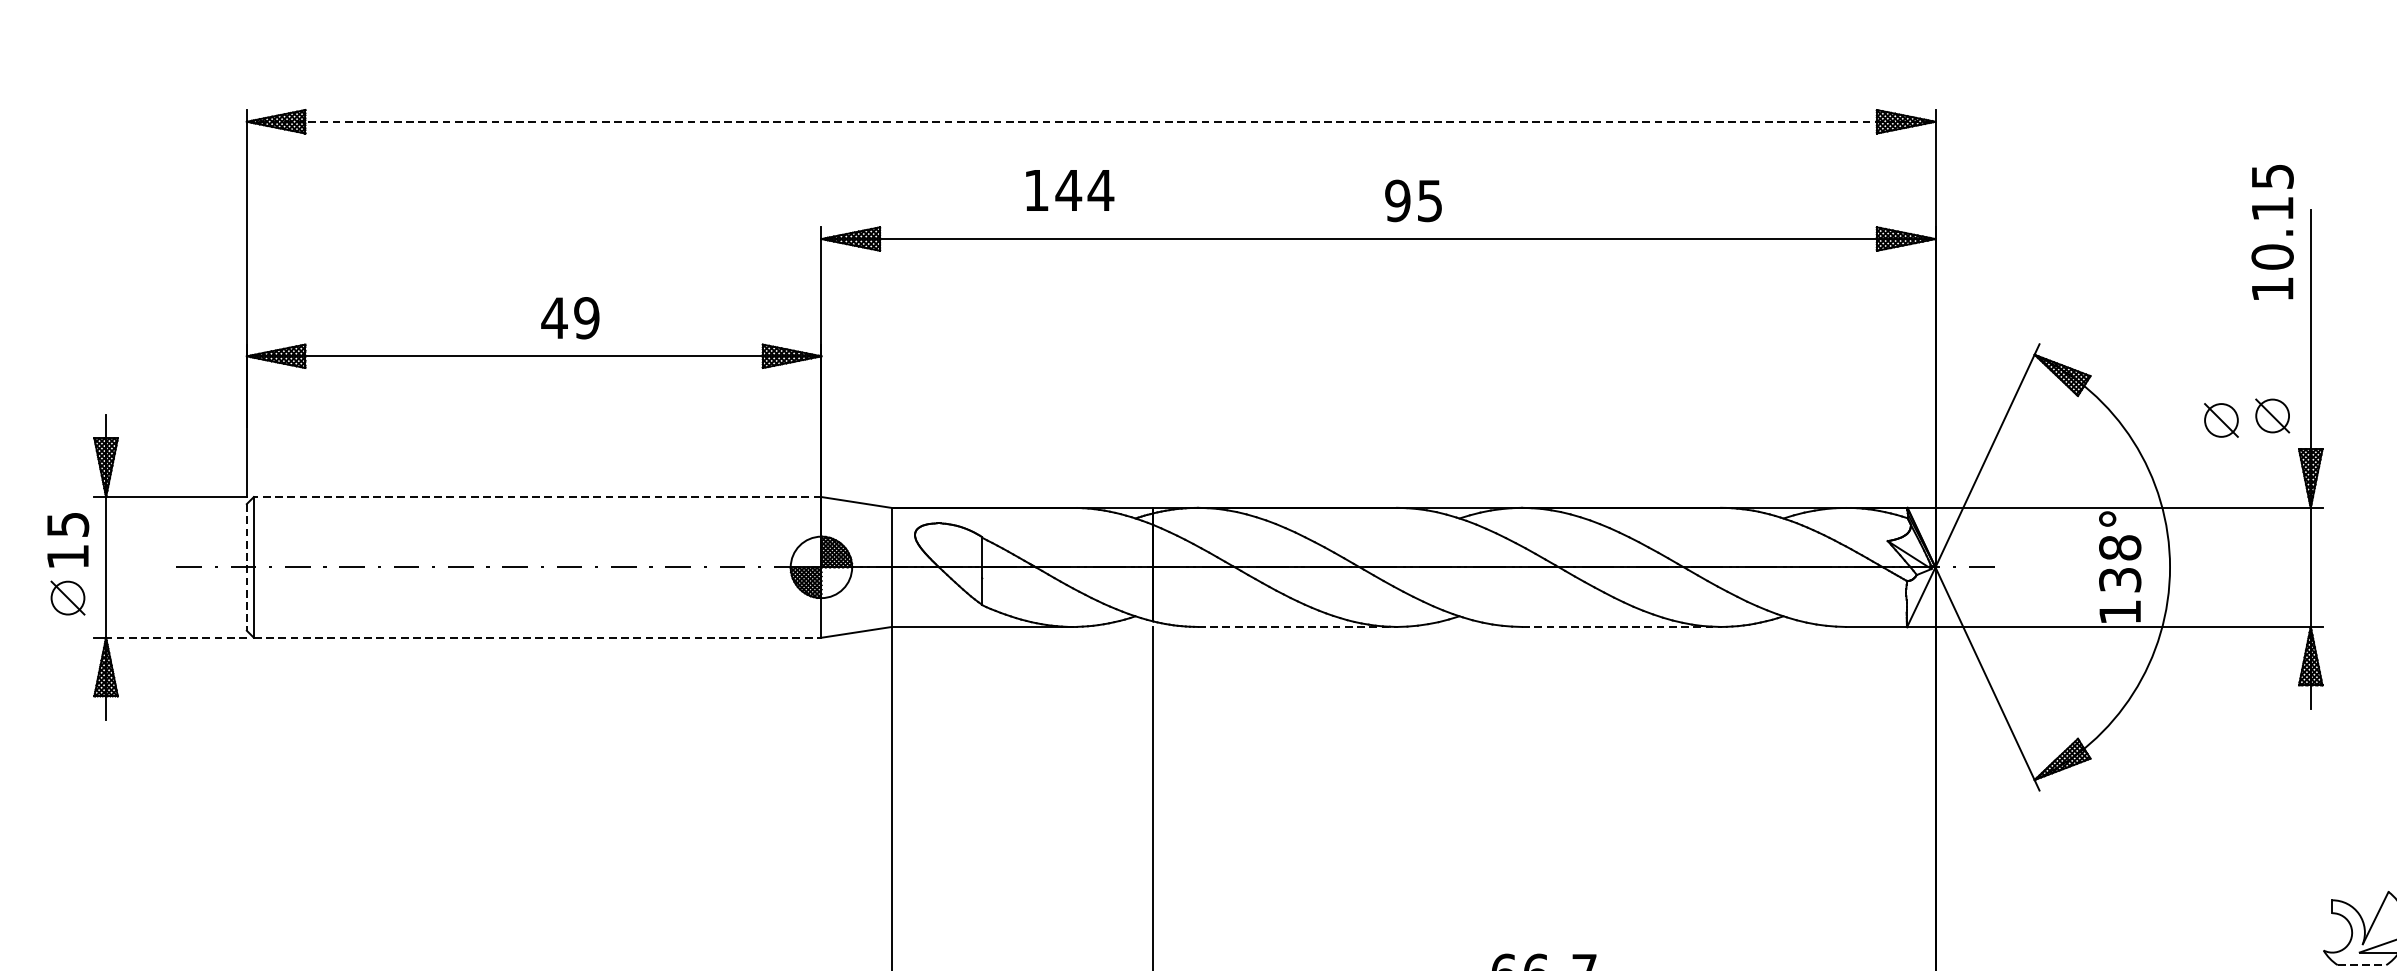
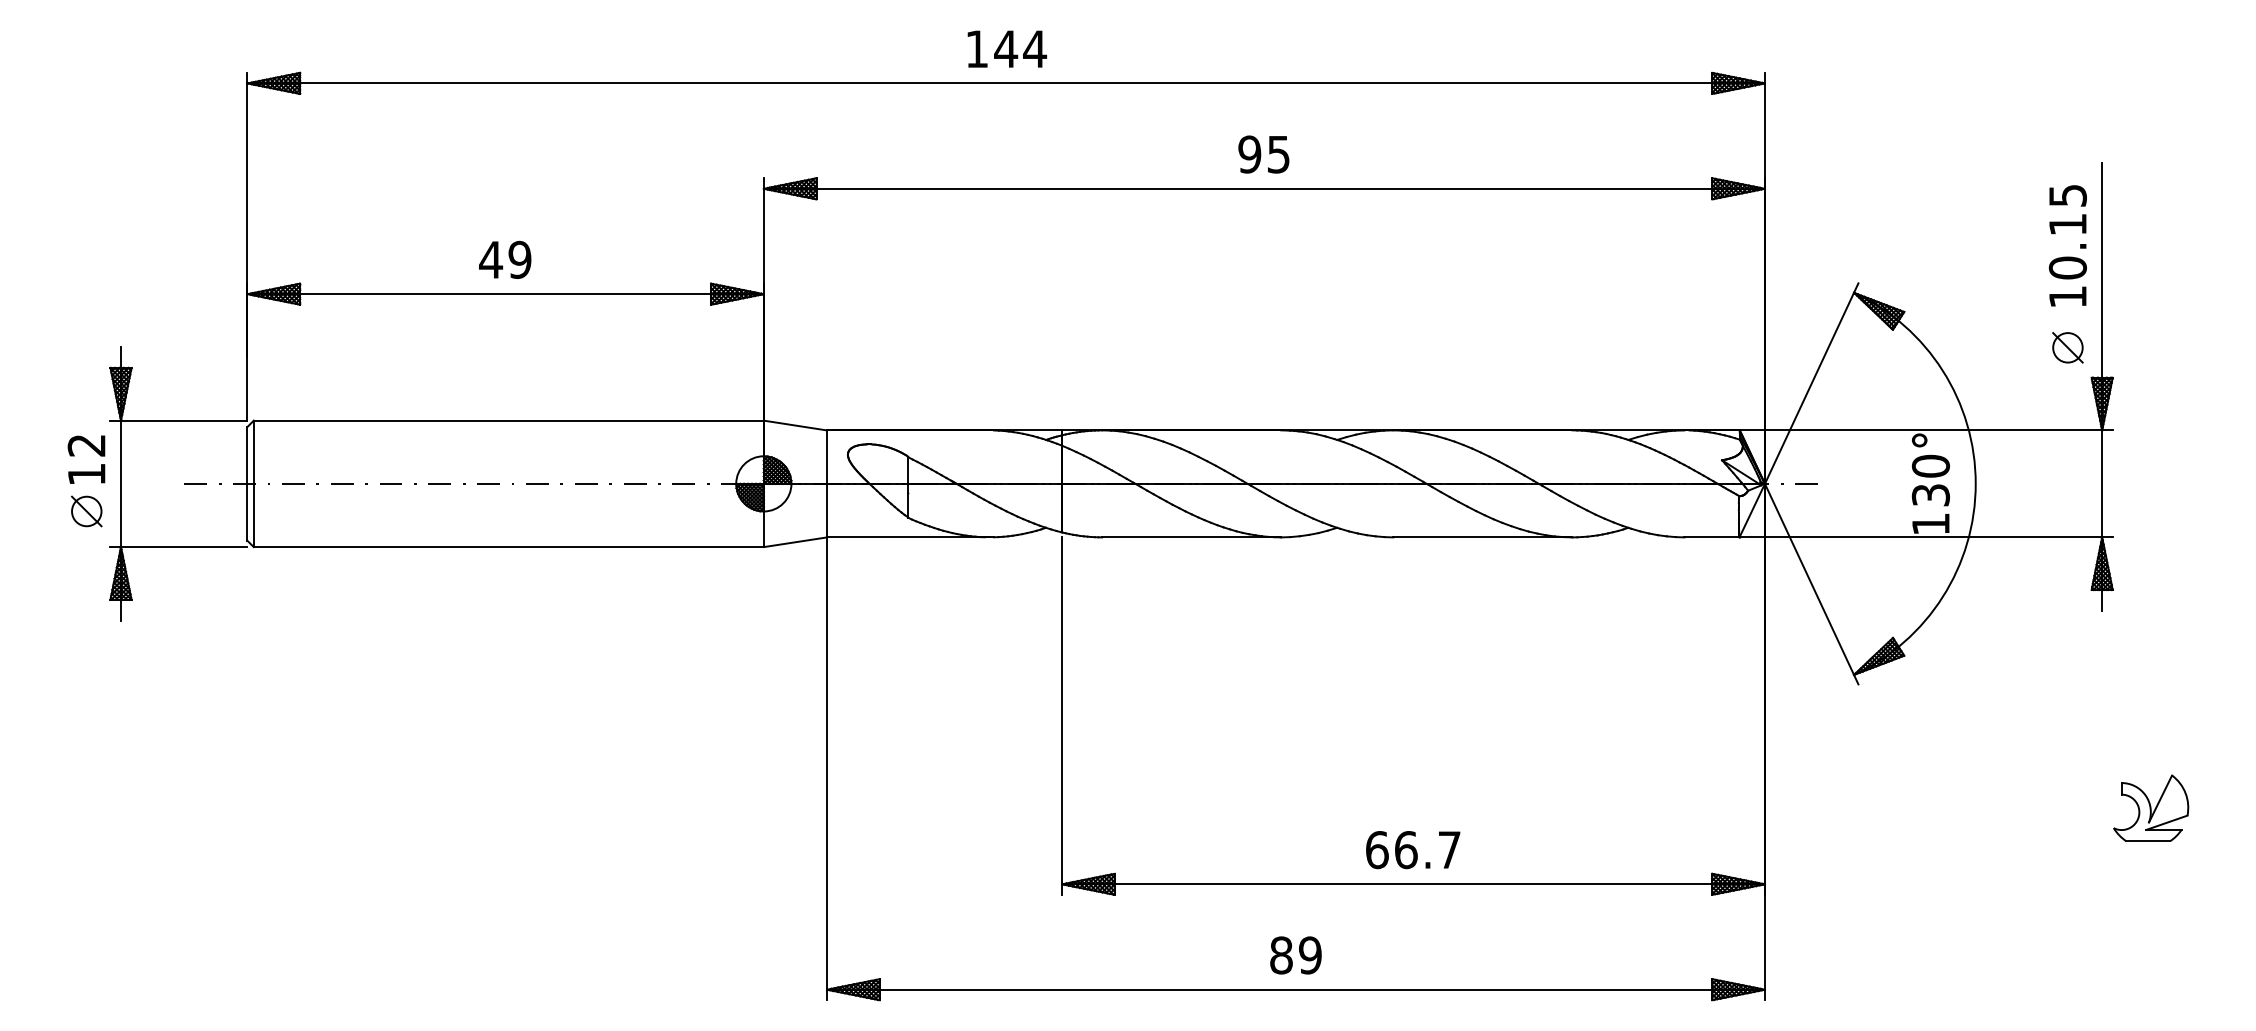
line: (1091, 121) -> (1006, 83), dashed -> solid
text: (1069, 189) -> (1006, 48), moved
text: (1413, 200) -> (1263, 154), moved
text: (2272, 232) -> (2067, 245), moved
text: (570, 317) -> (505, 259), moved
part: (2220, 420) -> (2021, 351), removed
line: (537, 496) -> (508, 420), dashed -> solid
text: (67, 524) -> (86, 445), 15 -> 12
text: (2119, 546) -> (1930, 465), 138° -> 130°
line: (246, 566) -> (247, 483), dashed -> solid
line: (1298, 627) -> (1192, 537), dashed -> solid
line: (1622, 627) -> (1483, 537), dashed -> solid
line: (175, 638) -> (183, 547), dashed -> solid
line: (538, 638) -> (509, 547), dashed -> solid
line: (2362, 965) -> (2148, 841), dashed -> solid

